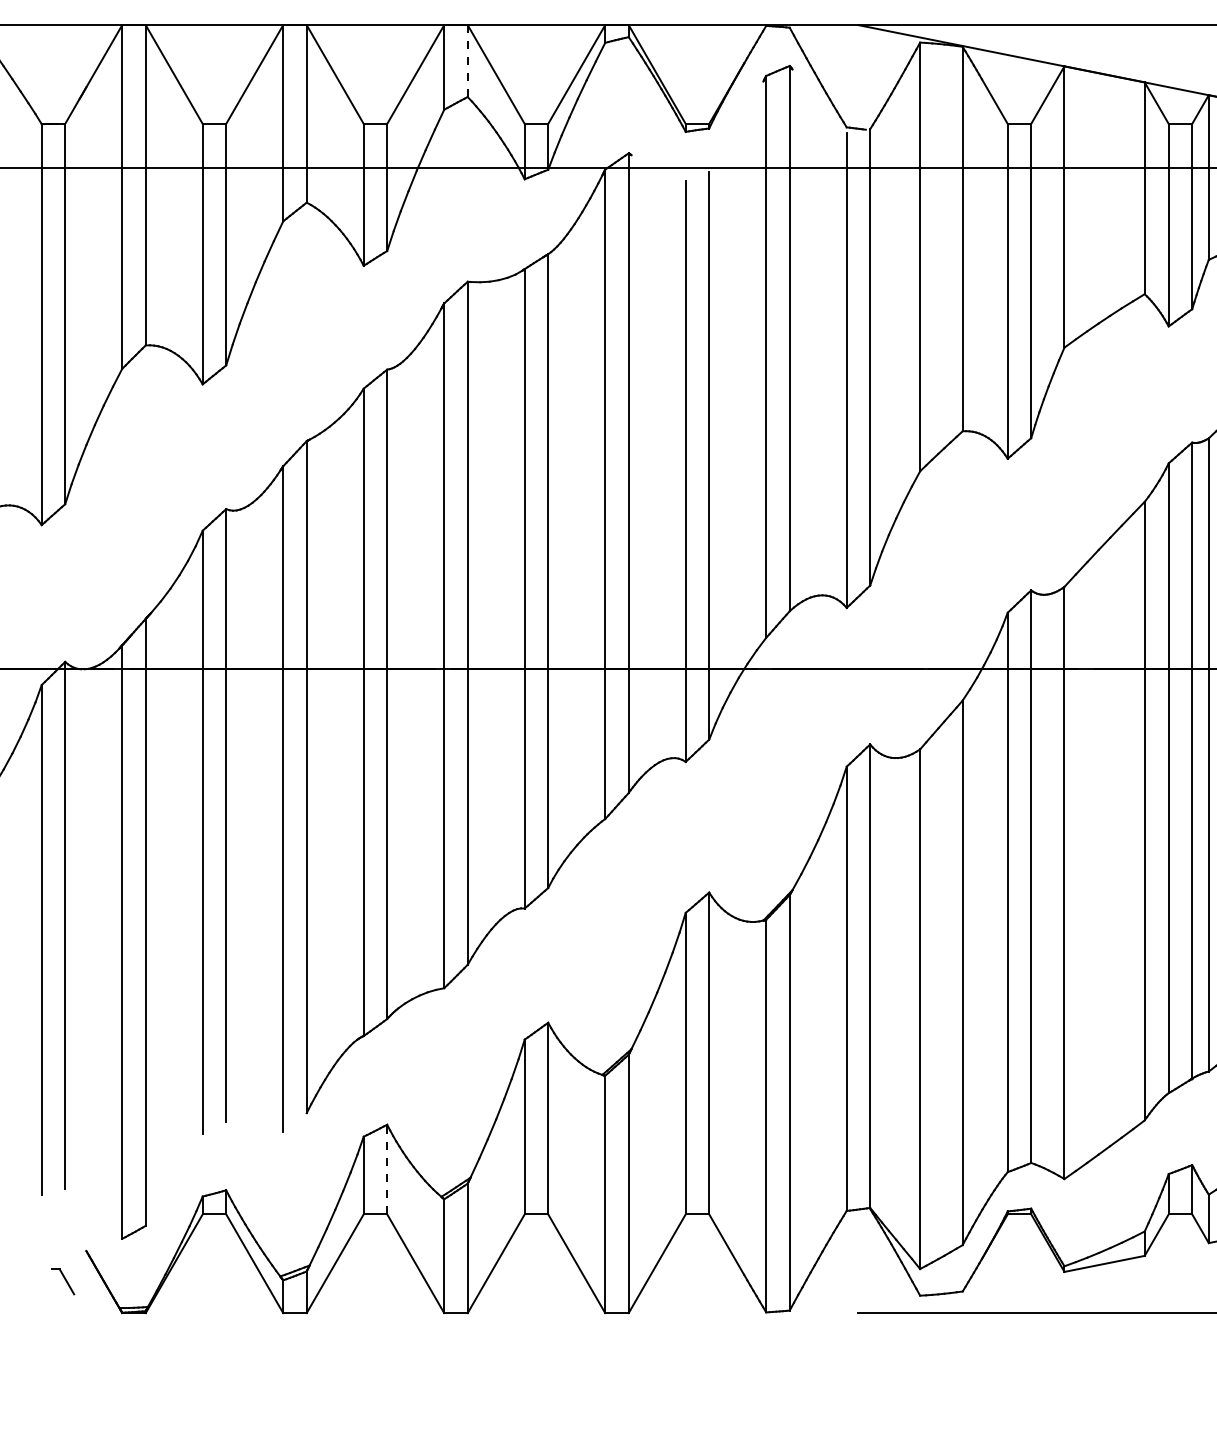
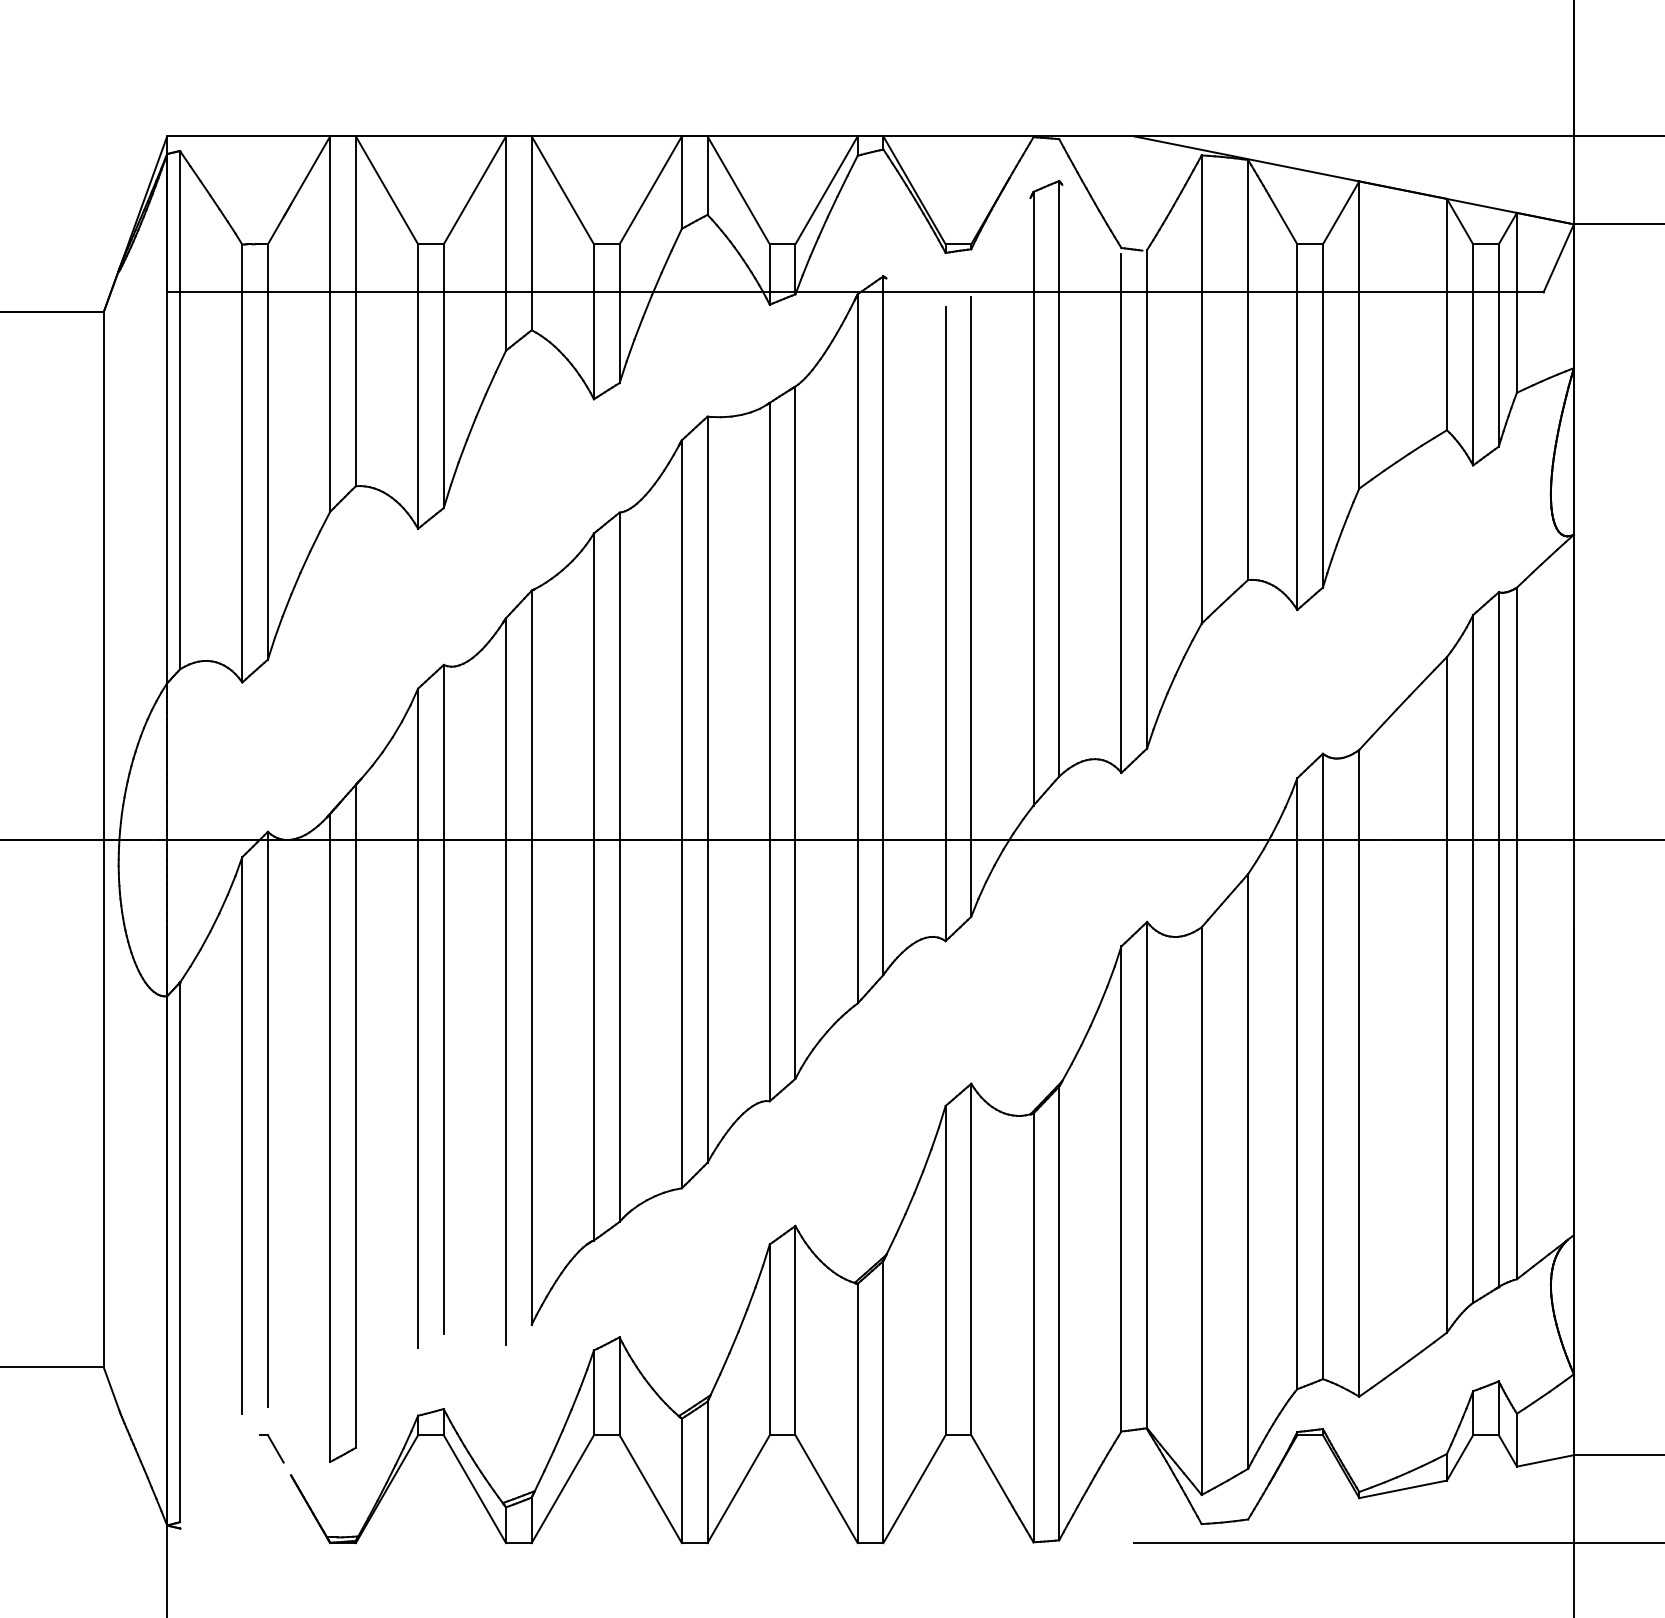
line: (467, 60) -> (707, 175), dashed -> solid
line: (387, 1169) -> (619, 1386), dashed -> solid
part: (62, 1281) -> (271, 1448), moved

